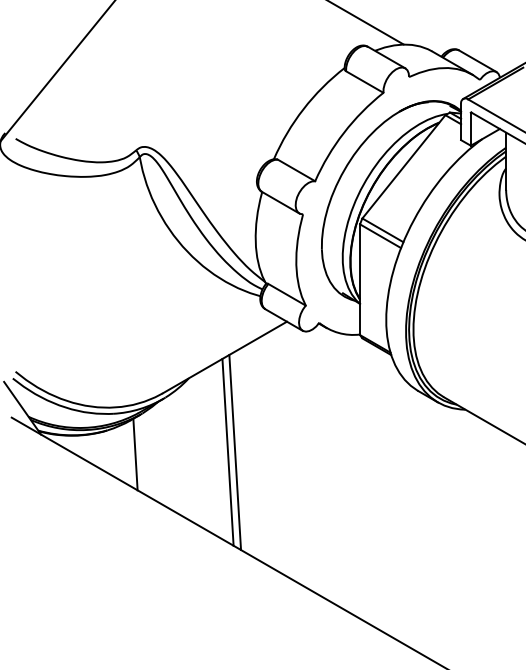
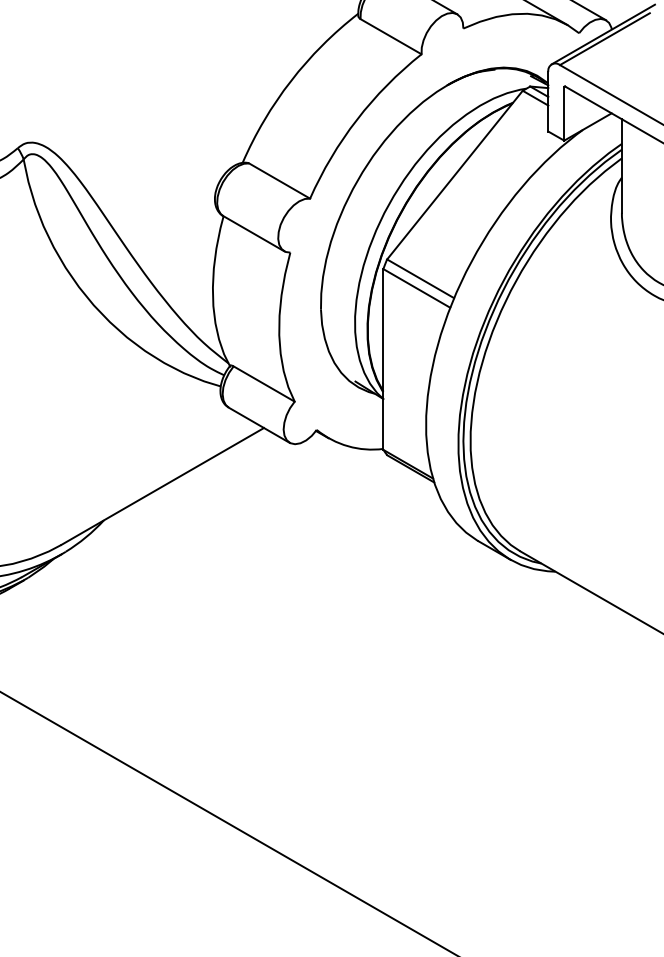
line: (227, 451) -> (166, 639), removed
line: (235, 452) -> (179, 641), removed
line: (135, 454) -> (16, 644), removed

